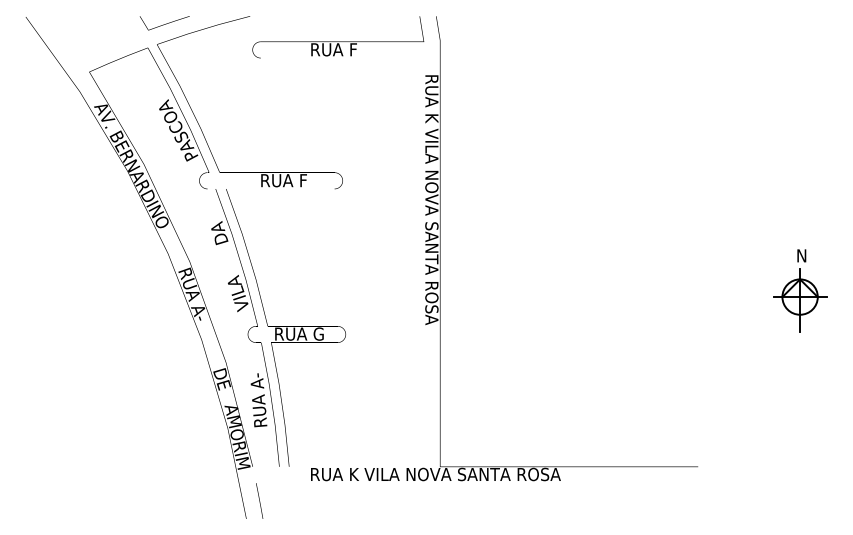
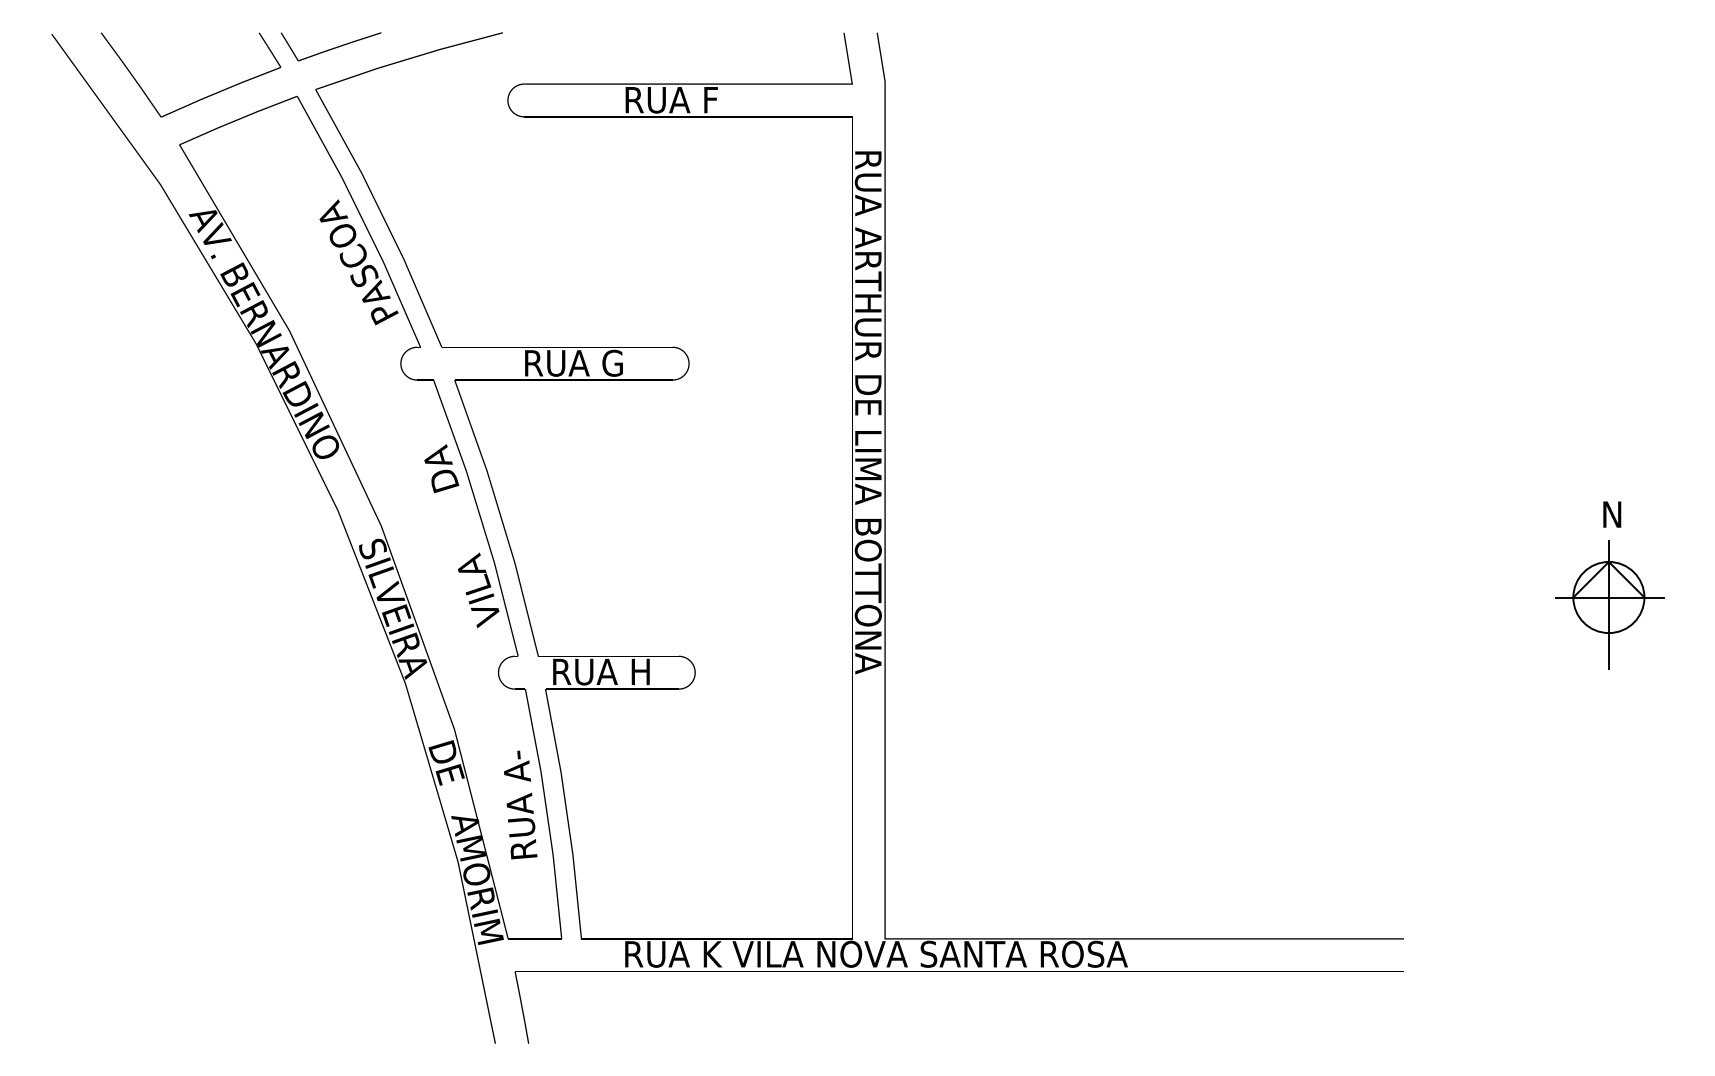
curve: (98, 49) -> (197, 99), added
text: (304, 180) -> (612, 363), RUA F -> RUA G
text: (431, 224) -> (867, 451), RUA K VILA NOVA SANTA ROSA -> RUA ARTHUR DE LIMA BOTTONA
text: (195, 302) -> (392, 608), RUA A- -> SILVEIRA
text: (318, 333) -> (640, 670), RUA G -> RUA H

